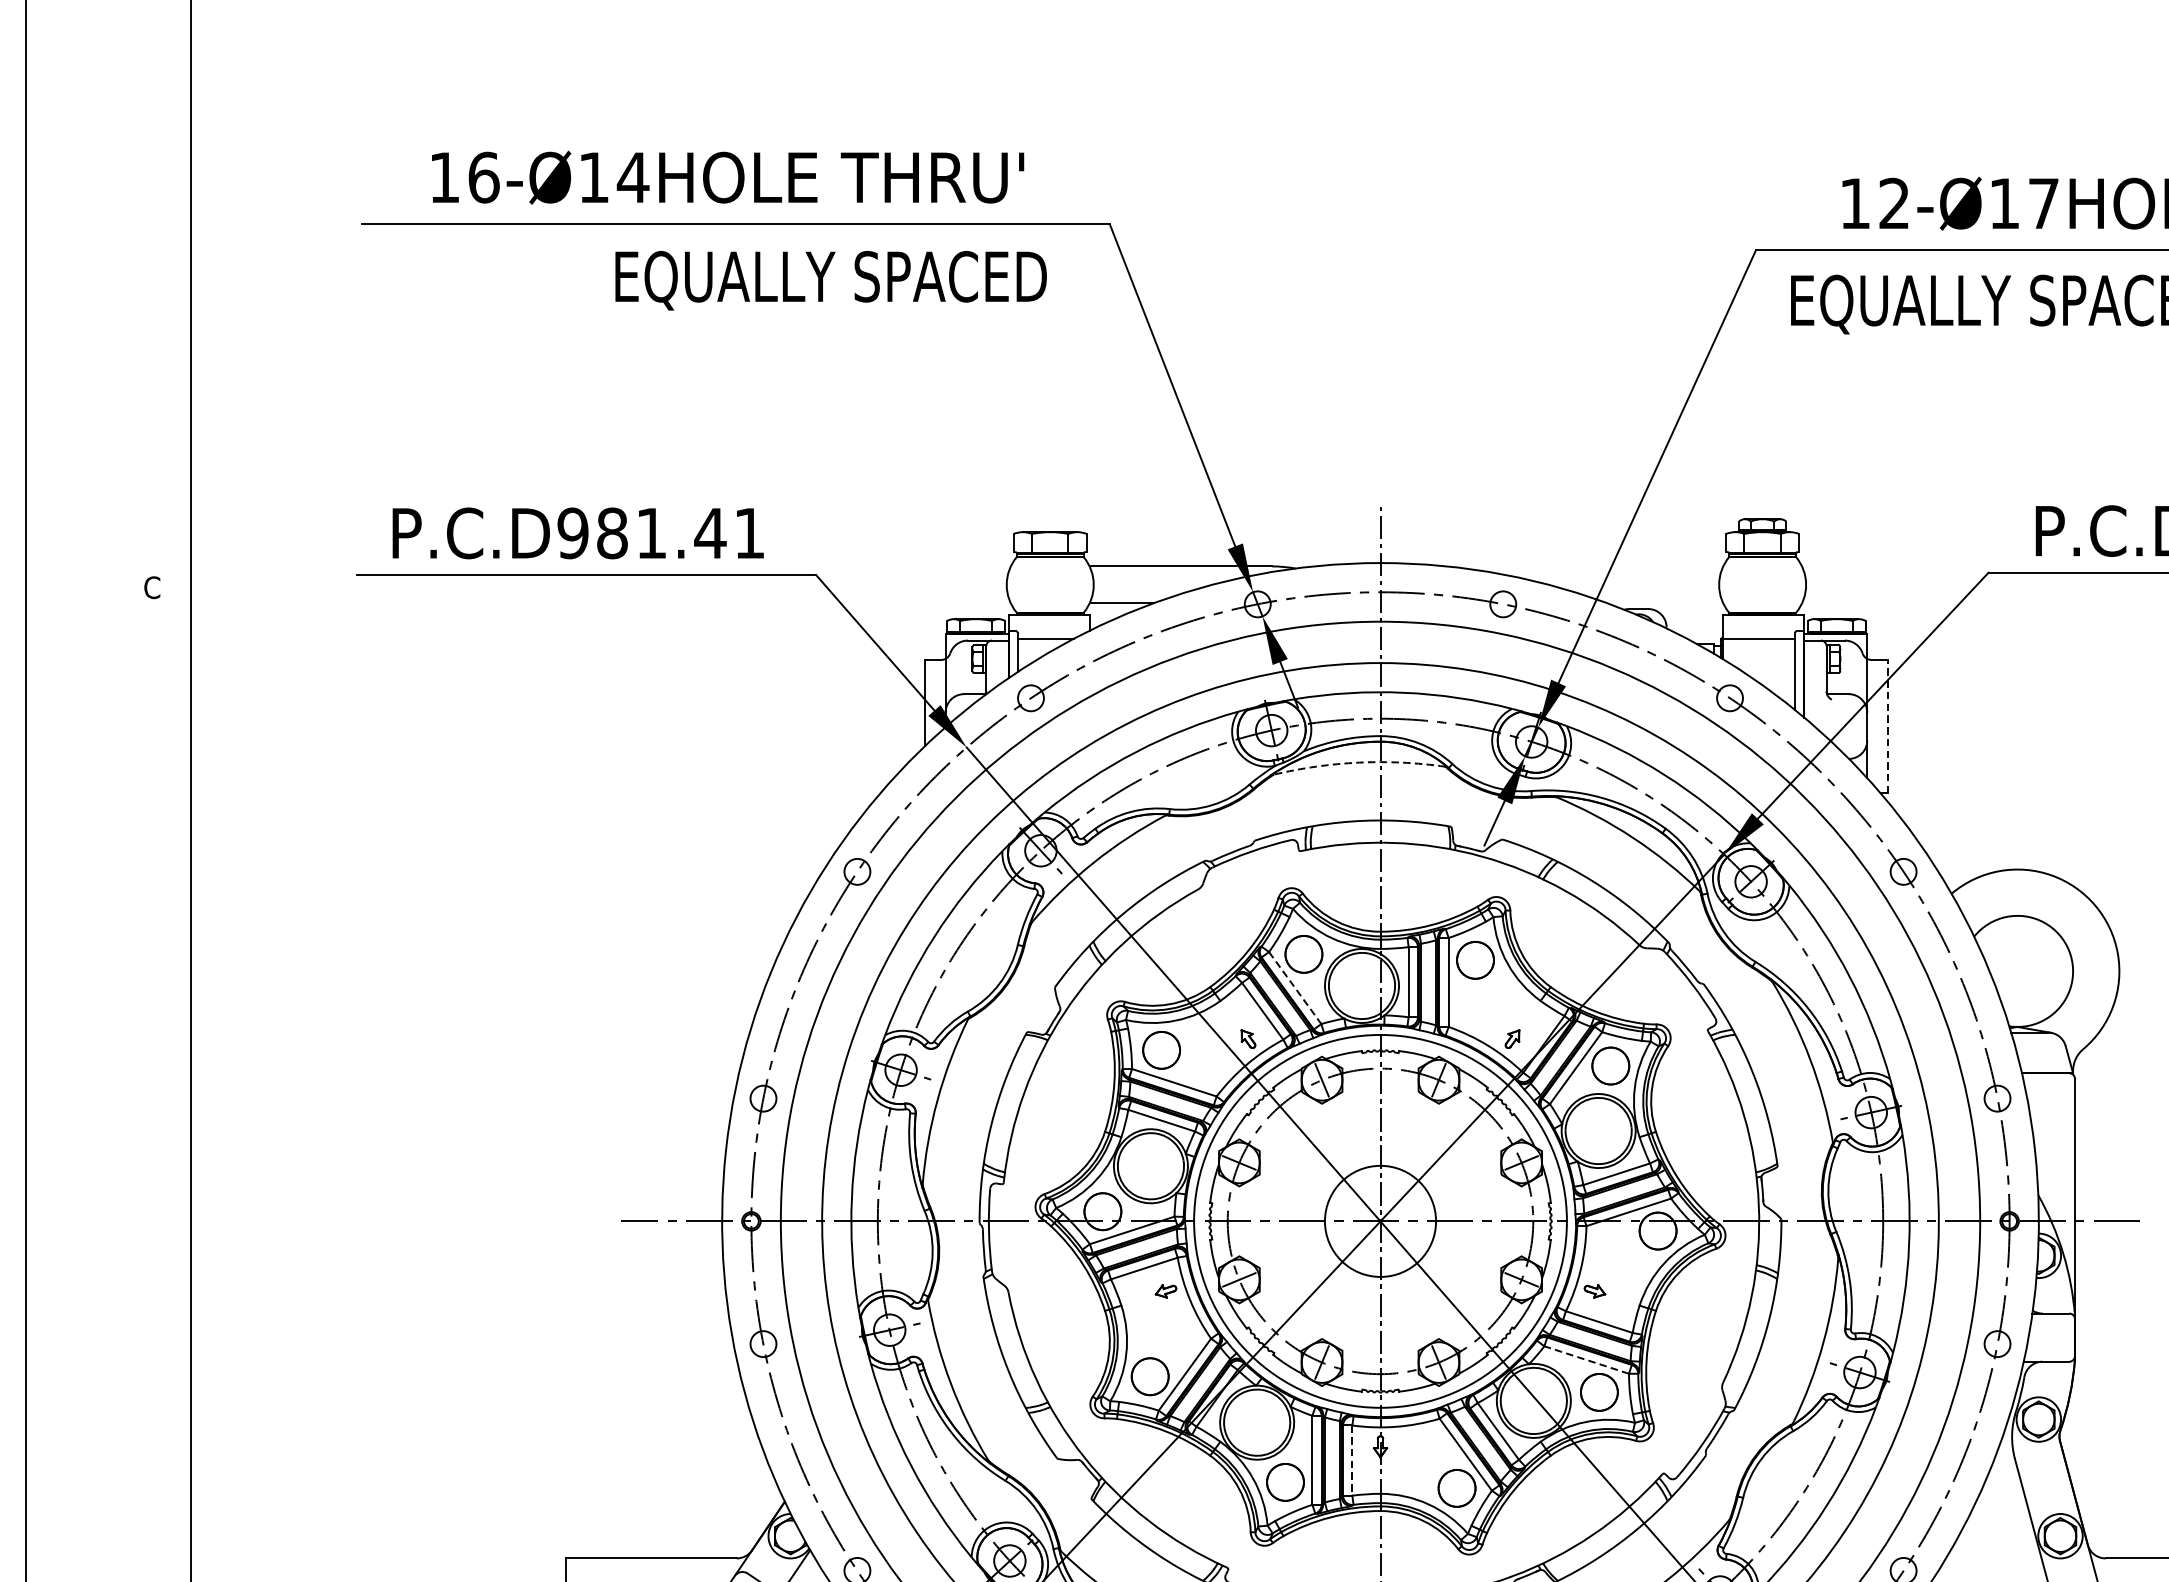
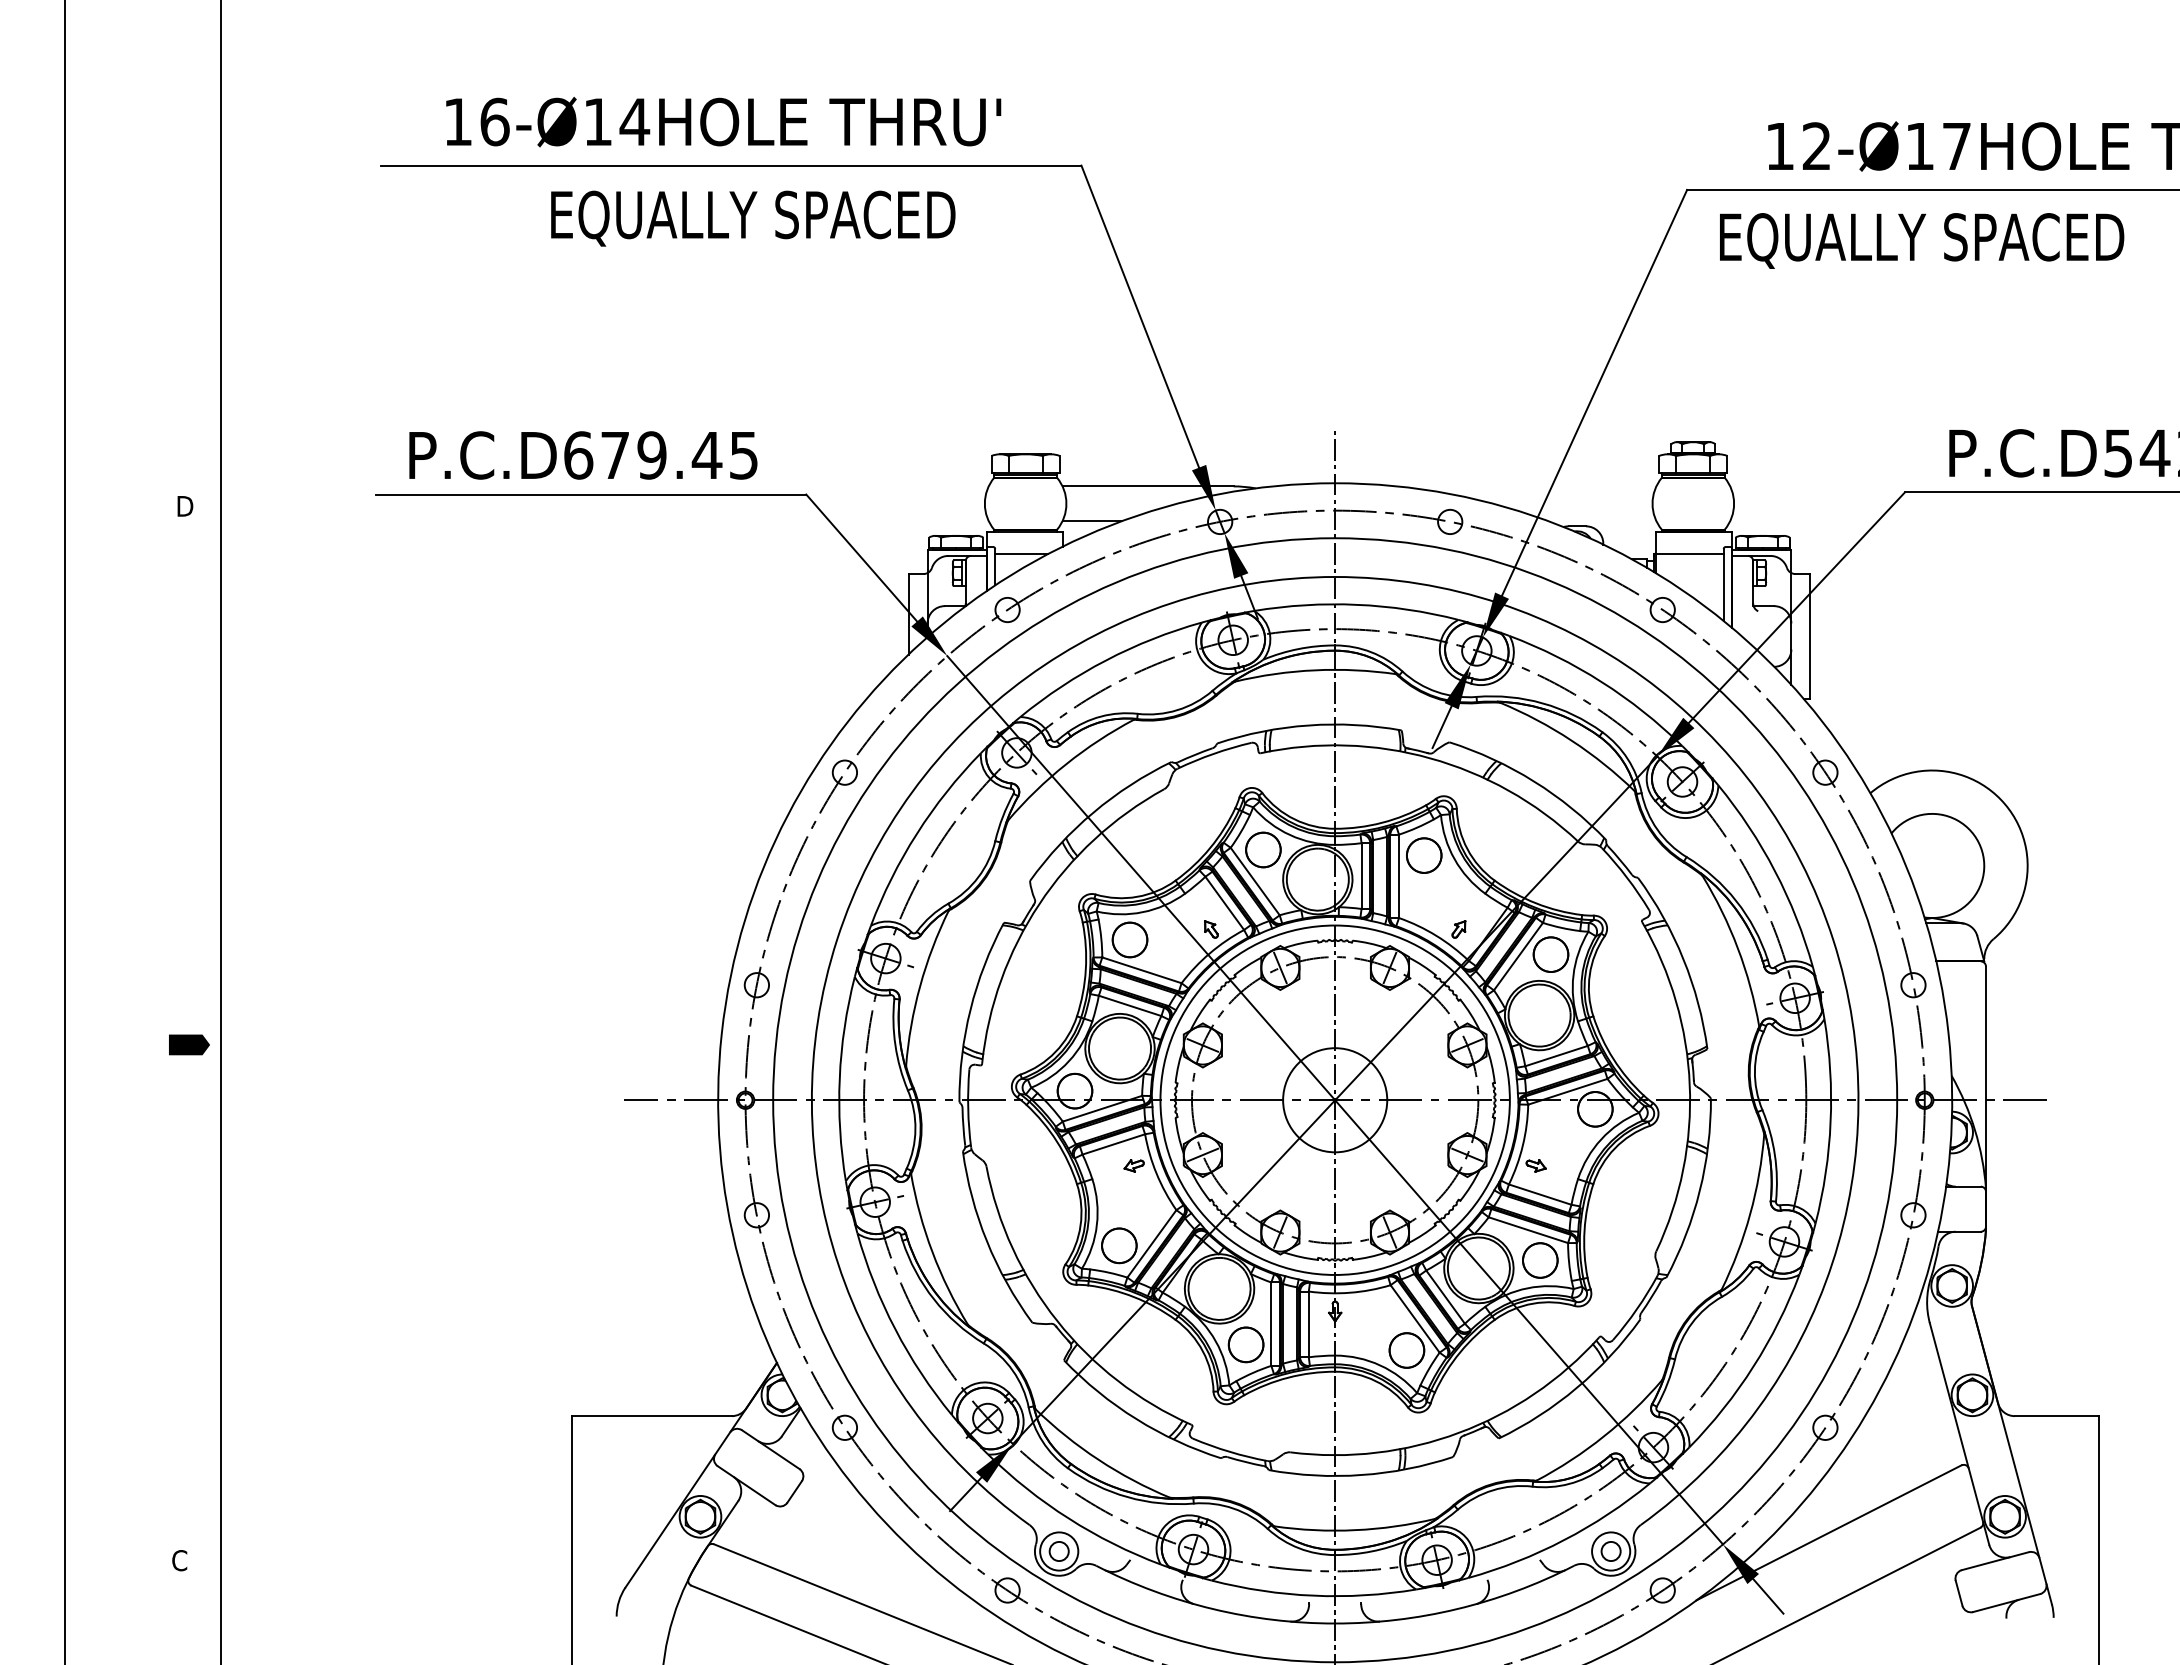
text: (831, 280) -> (753, 218), moved
text: (660, 533) -> (660, 455), P.C.D981.41 -> P.C.D679.45
text: (152, 587) -> (184, 506), C -> D
line: (1887, 725) -> (1810, 635), dashed -> solid
arc: (1359, 762) -> (1315, 670), dashed -> solid
line: (1295, 987) -> (1255, 881), dashed -> solid
line: (158, 1161) -> (189, 1044), added
line: (1586, 1360) -> (1528, 1230), dashed -> solid
line: (1352, 1460) -> (1308, 1324), dashed -> solid

